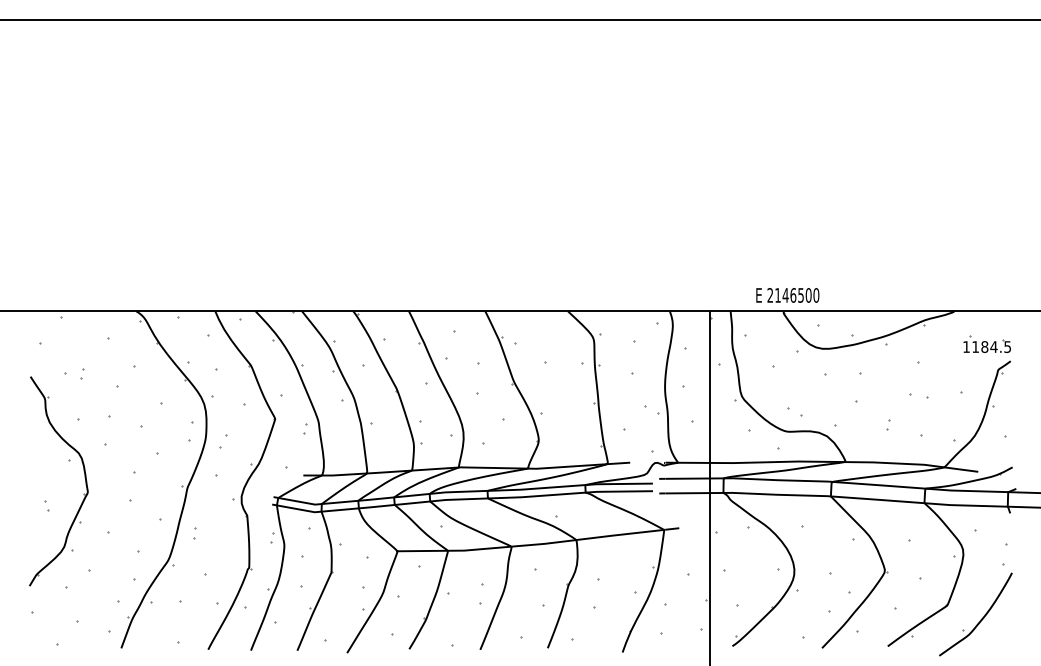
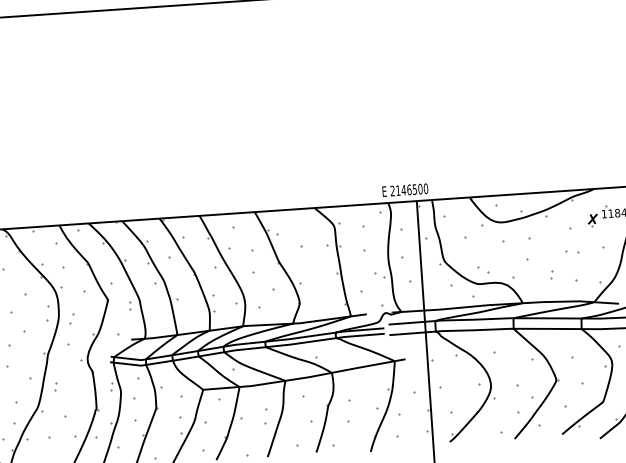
text: (787, 295) -> (405, 190), moved
part: (949, 354) -> (592, 220), added

